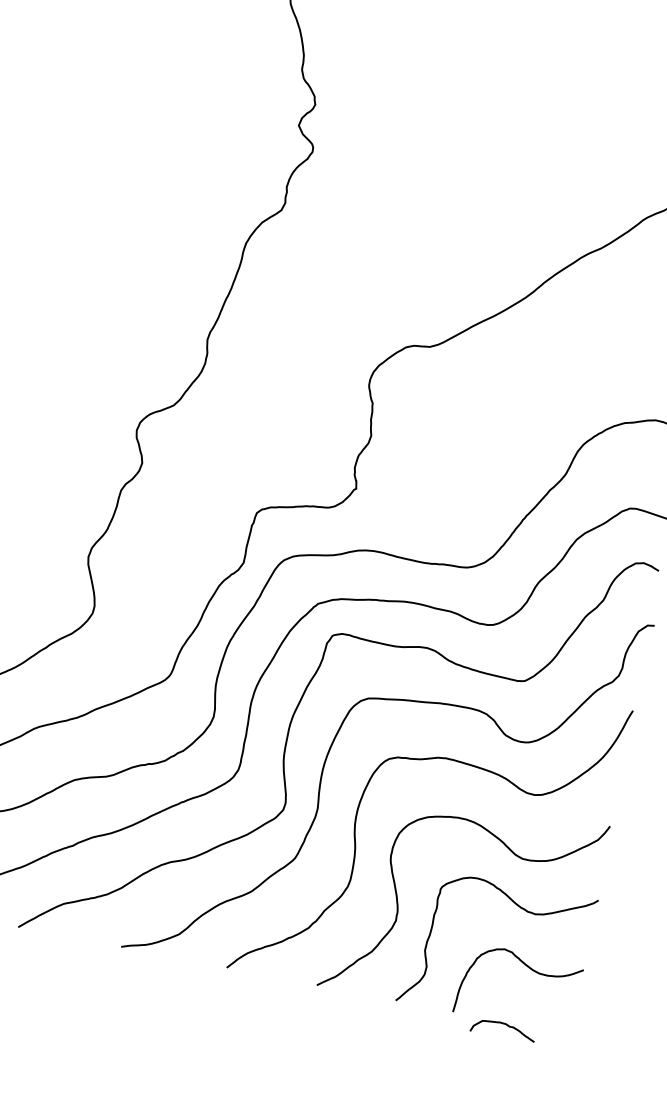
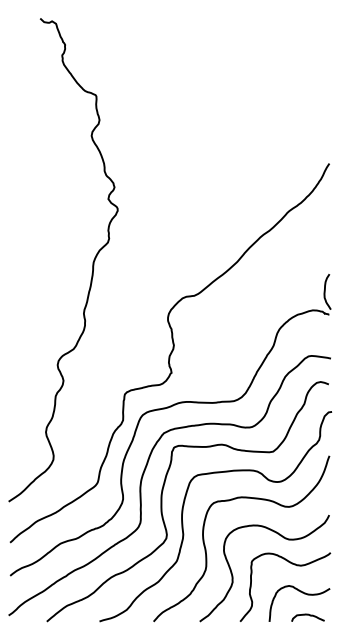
curve: (503, 1025) -> (307, 615), moved

